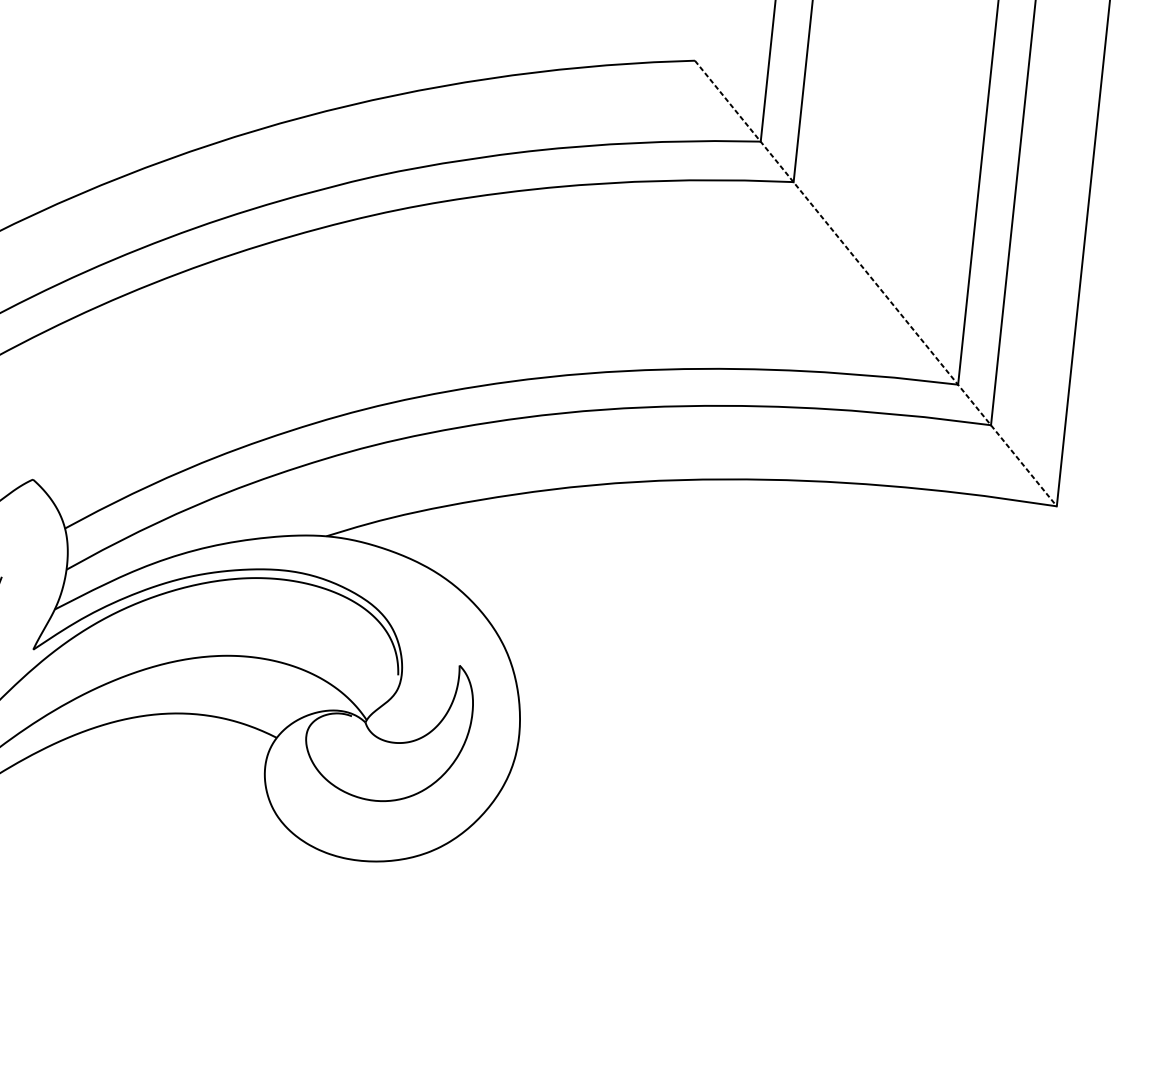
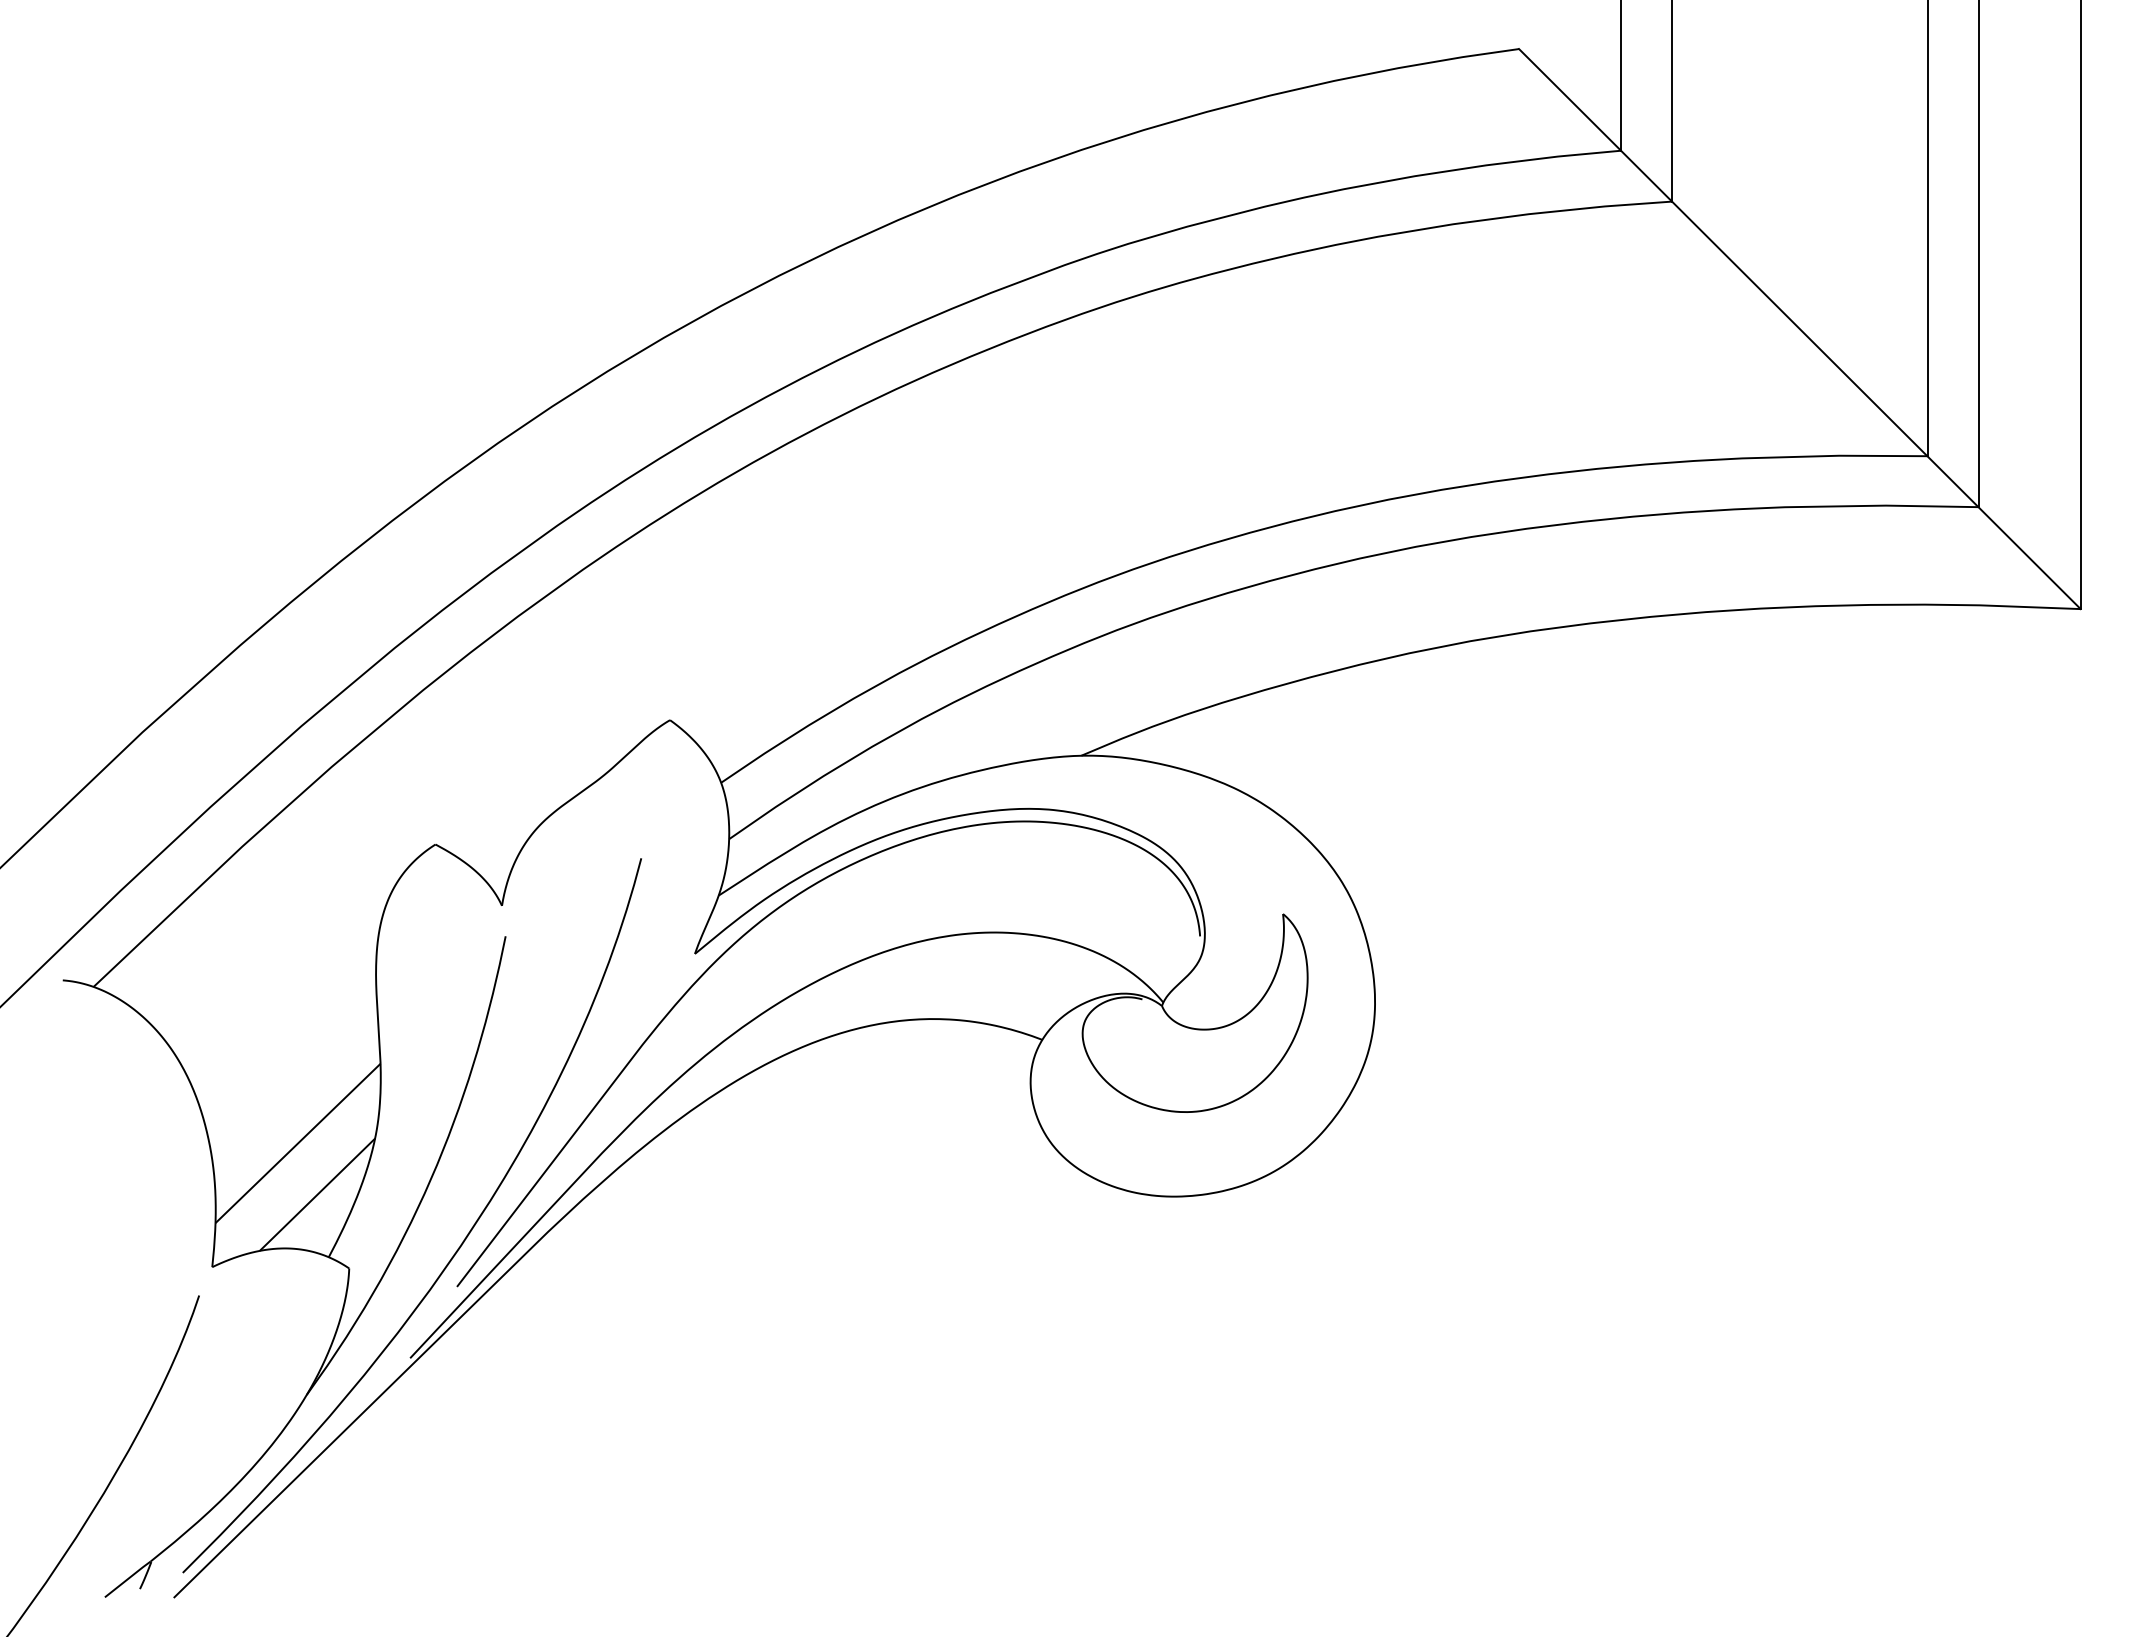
line: (875, 283) -> (1799, 329), dashed -> solid

